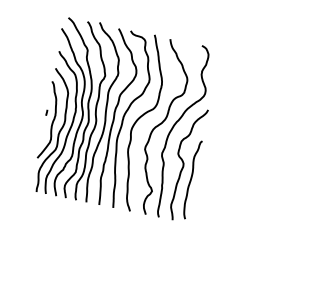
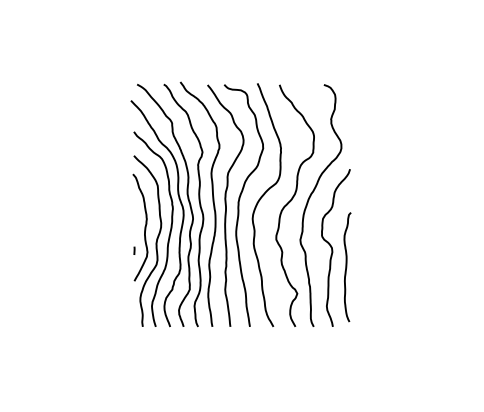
line: (46, 112) -> (134, 250), moved

